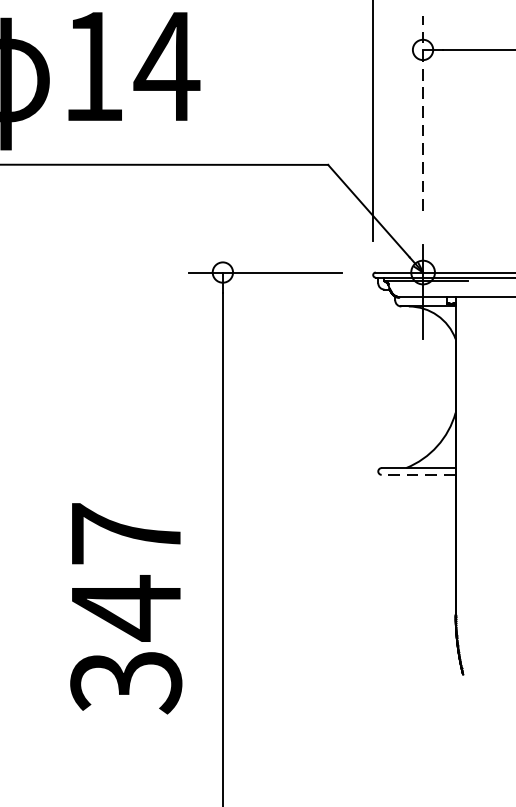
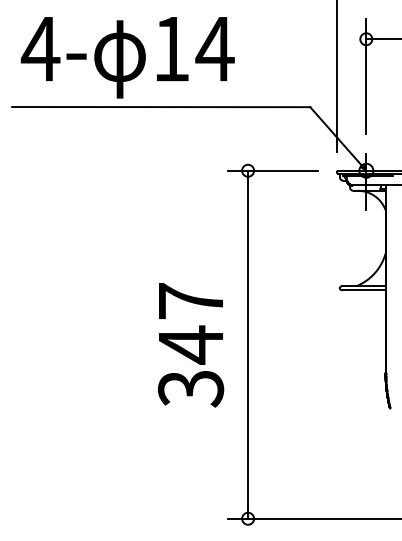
line: (423, 112) -> (366, 76), dashed -> solid
line: (418, 475) -> (363, 290), dashed -> solid
text: (127, 608) -> (191, 345), moved

